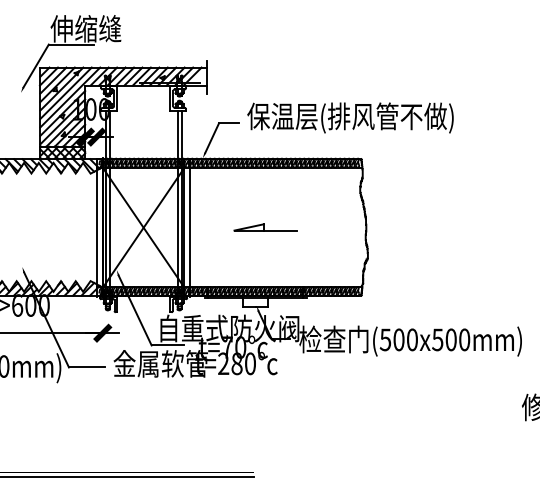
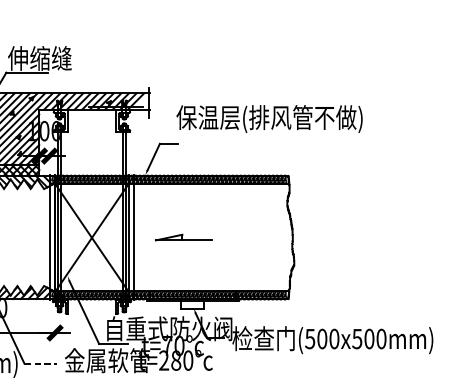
text: (350, 117) -> (269, 118), moved
part: (265, 227) -> (183, 237), moved
line: (86, 367) -> (40, 363), solid -> dashed

